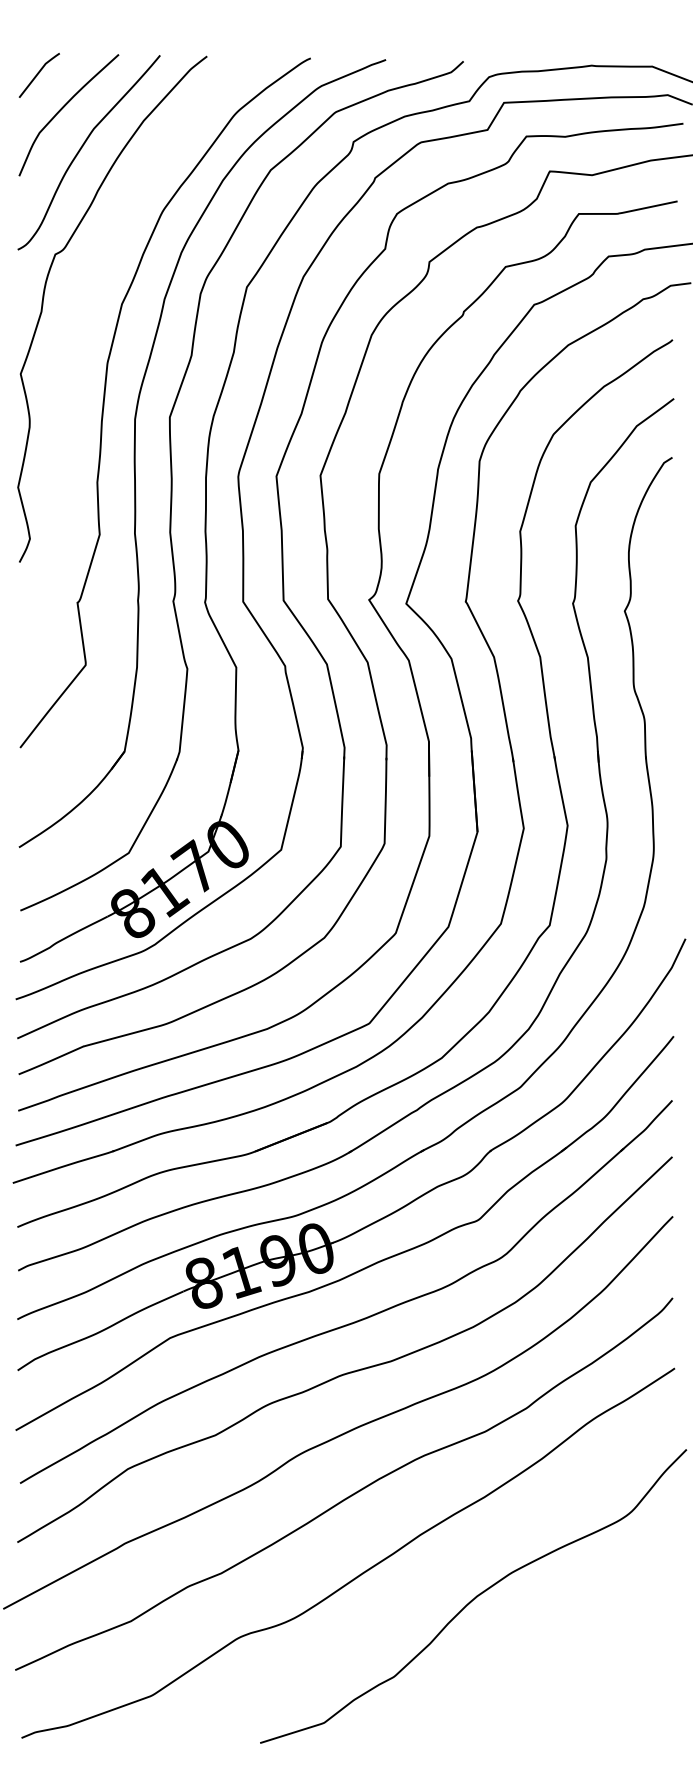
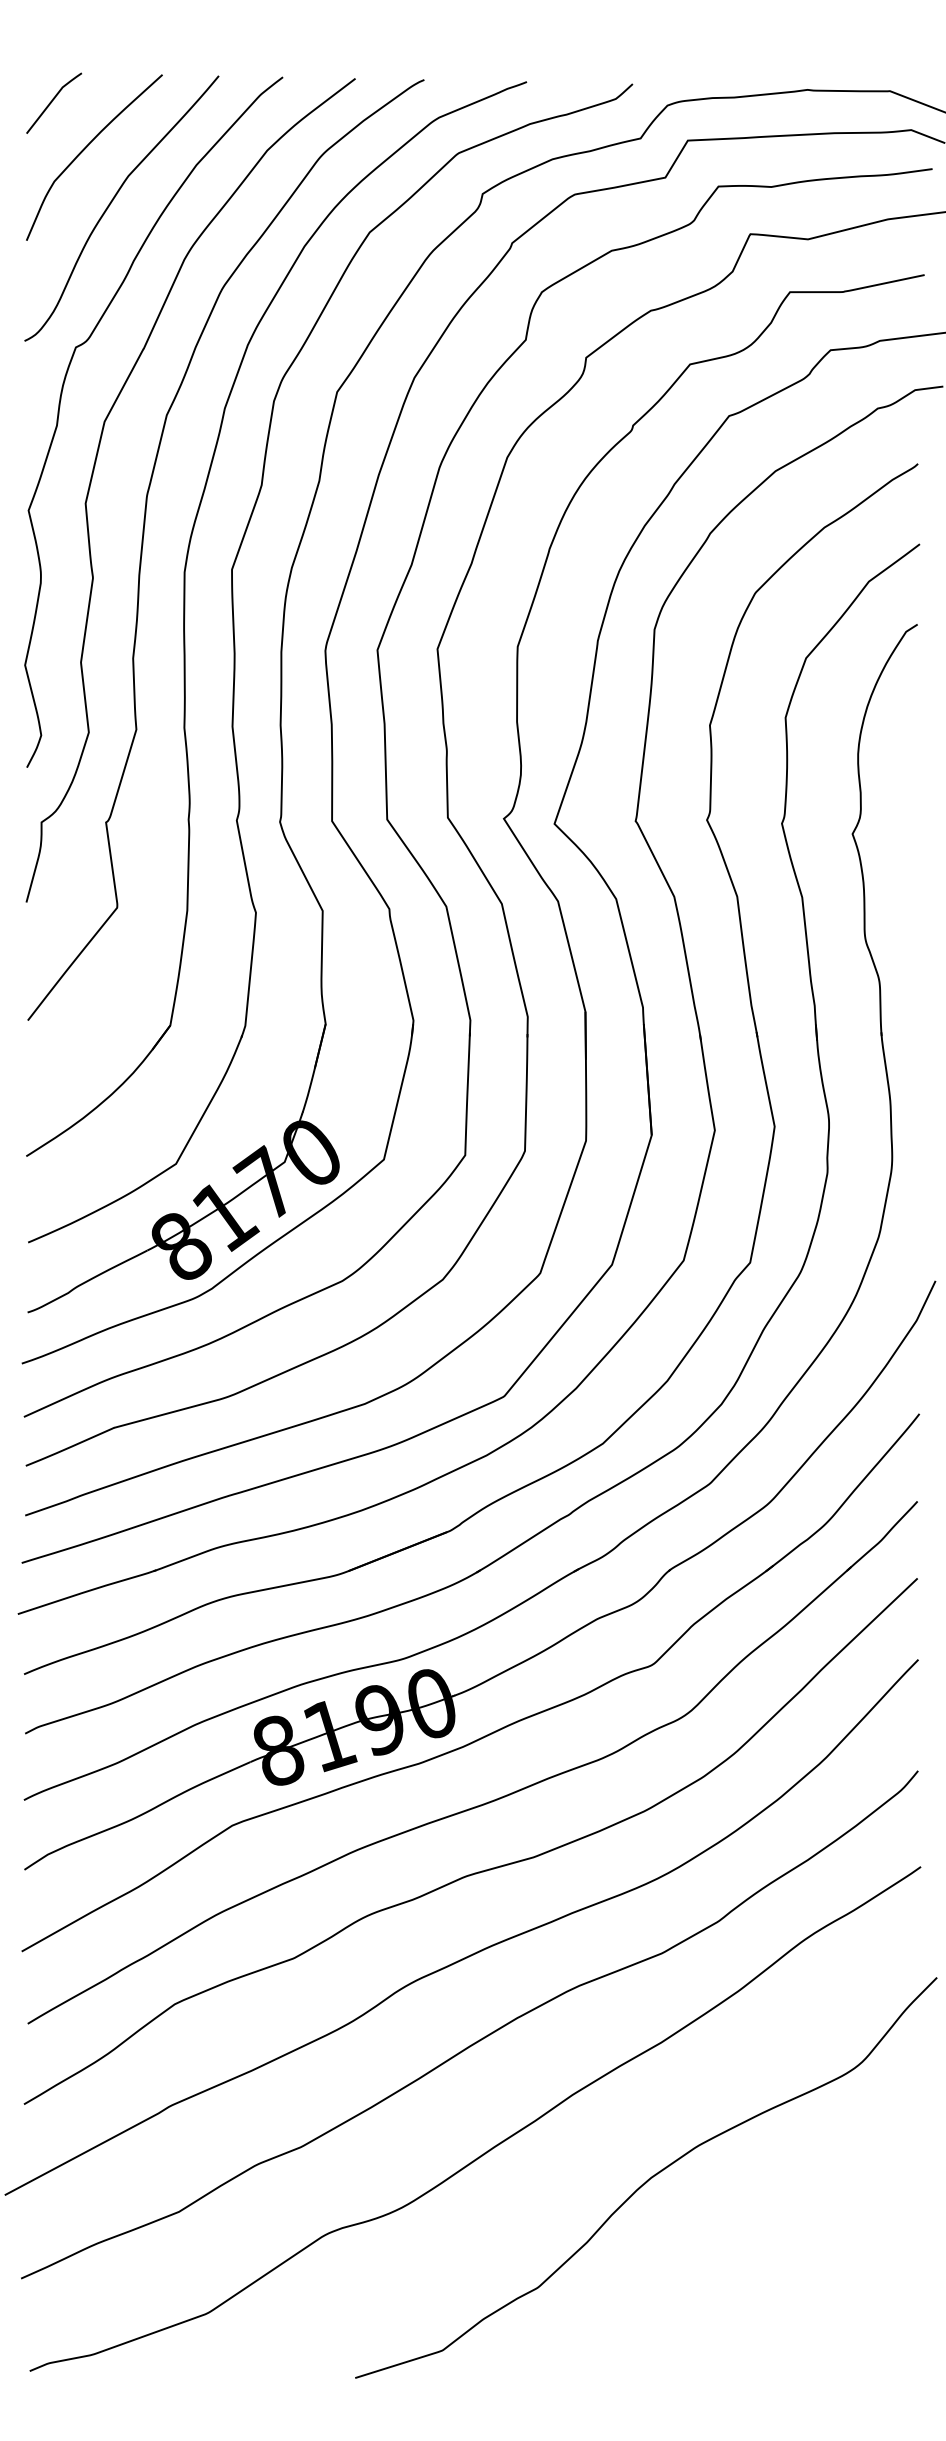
curve: (69, 341) -> (95, 466), added

